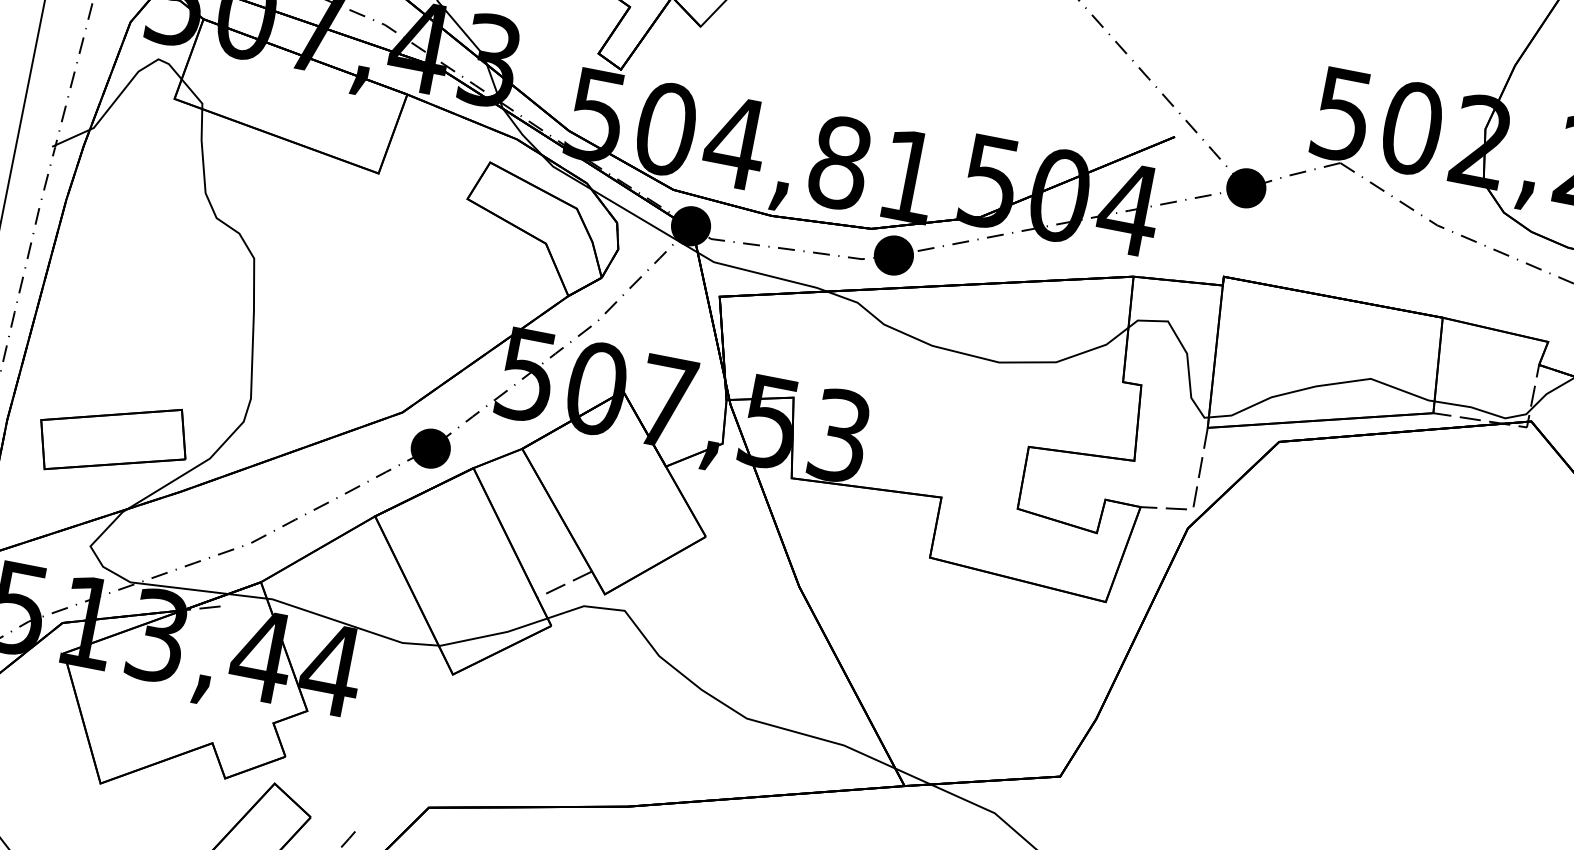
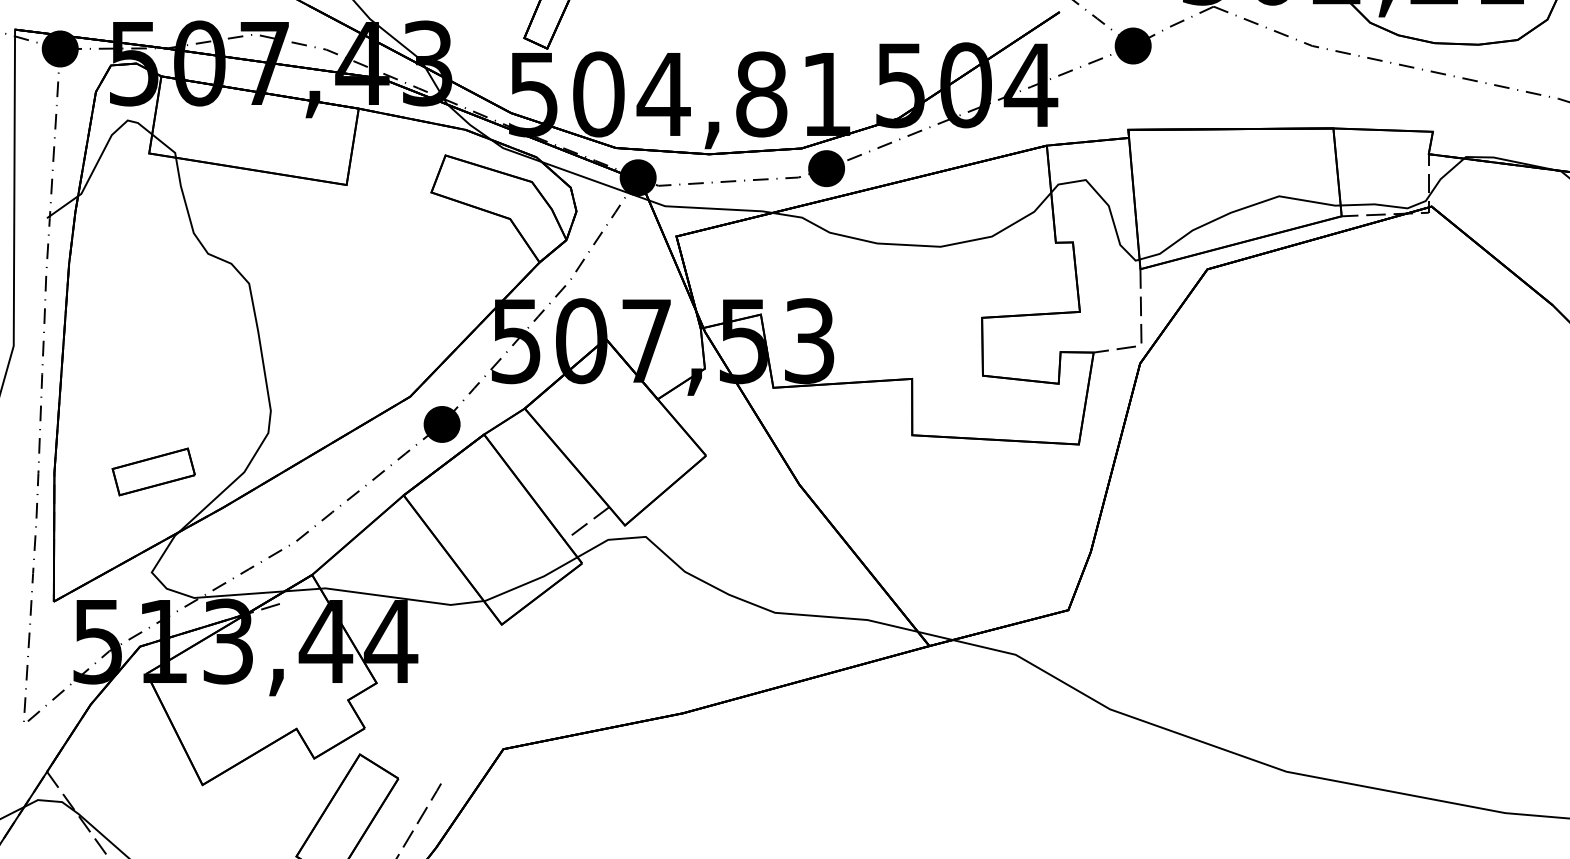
part: (113, 439) -> (153, 471), size x0.6

